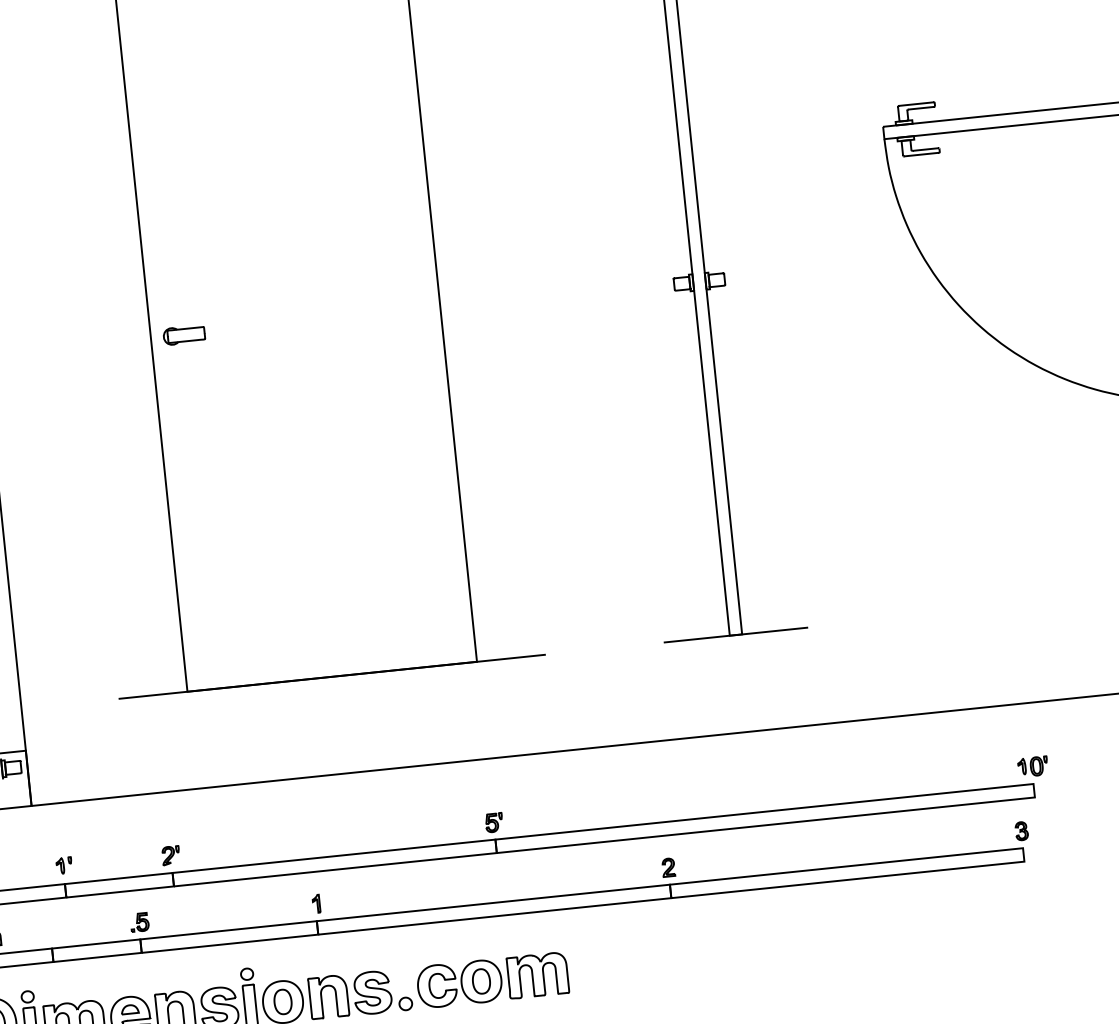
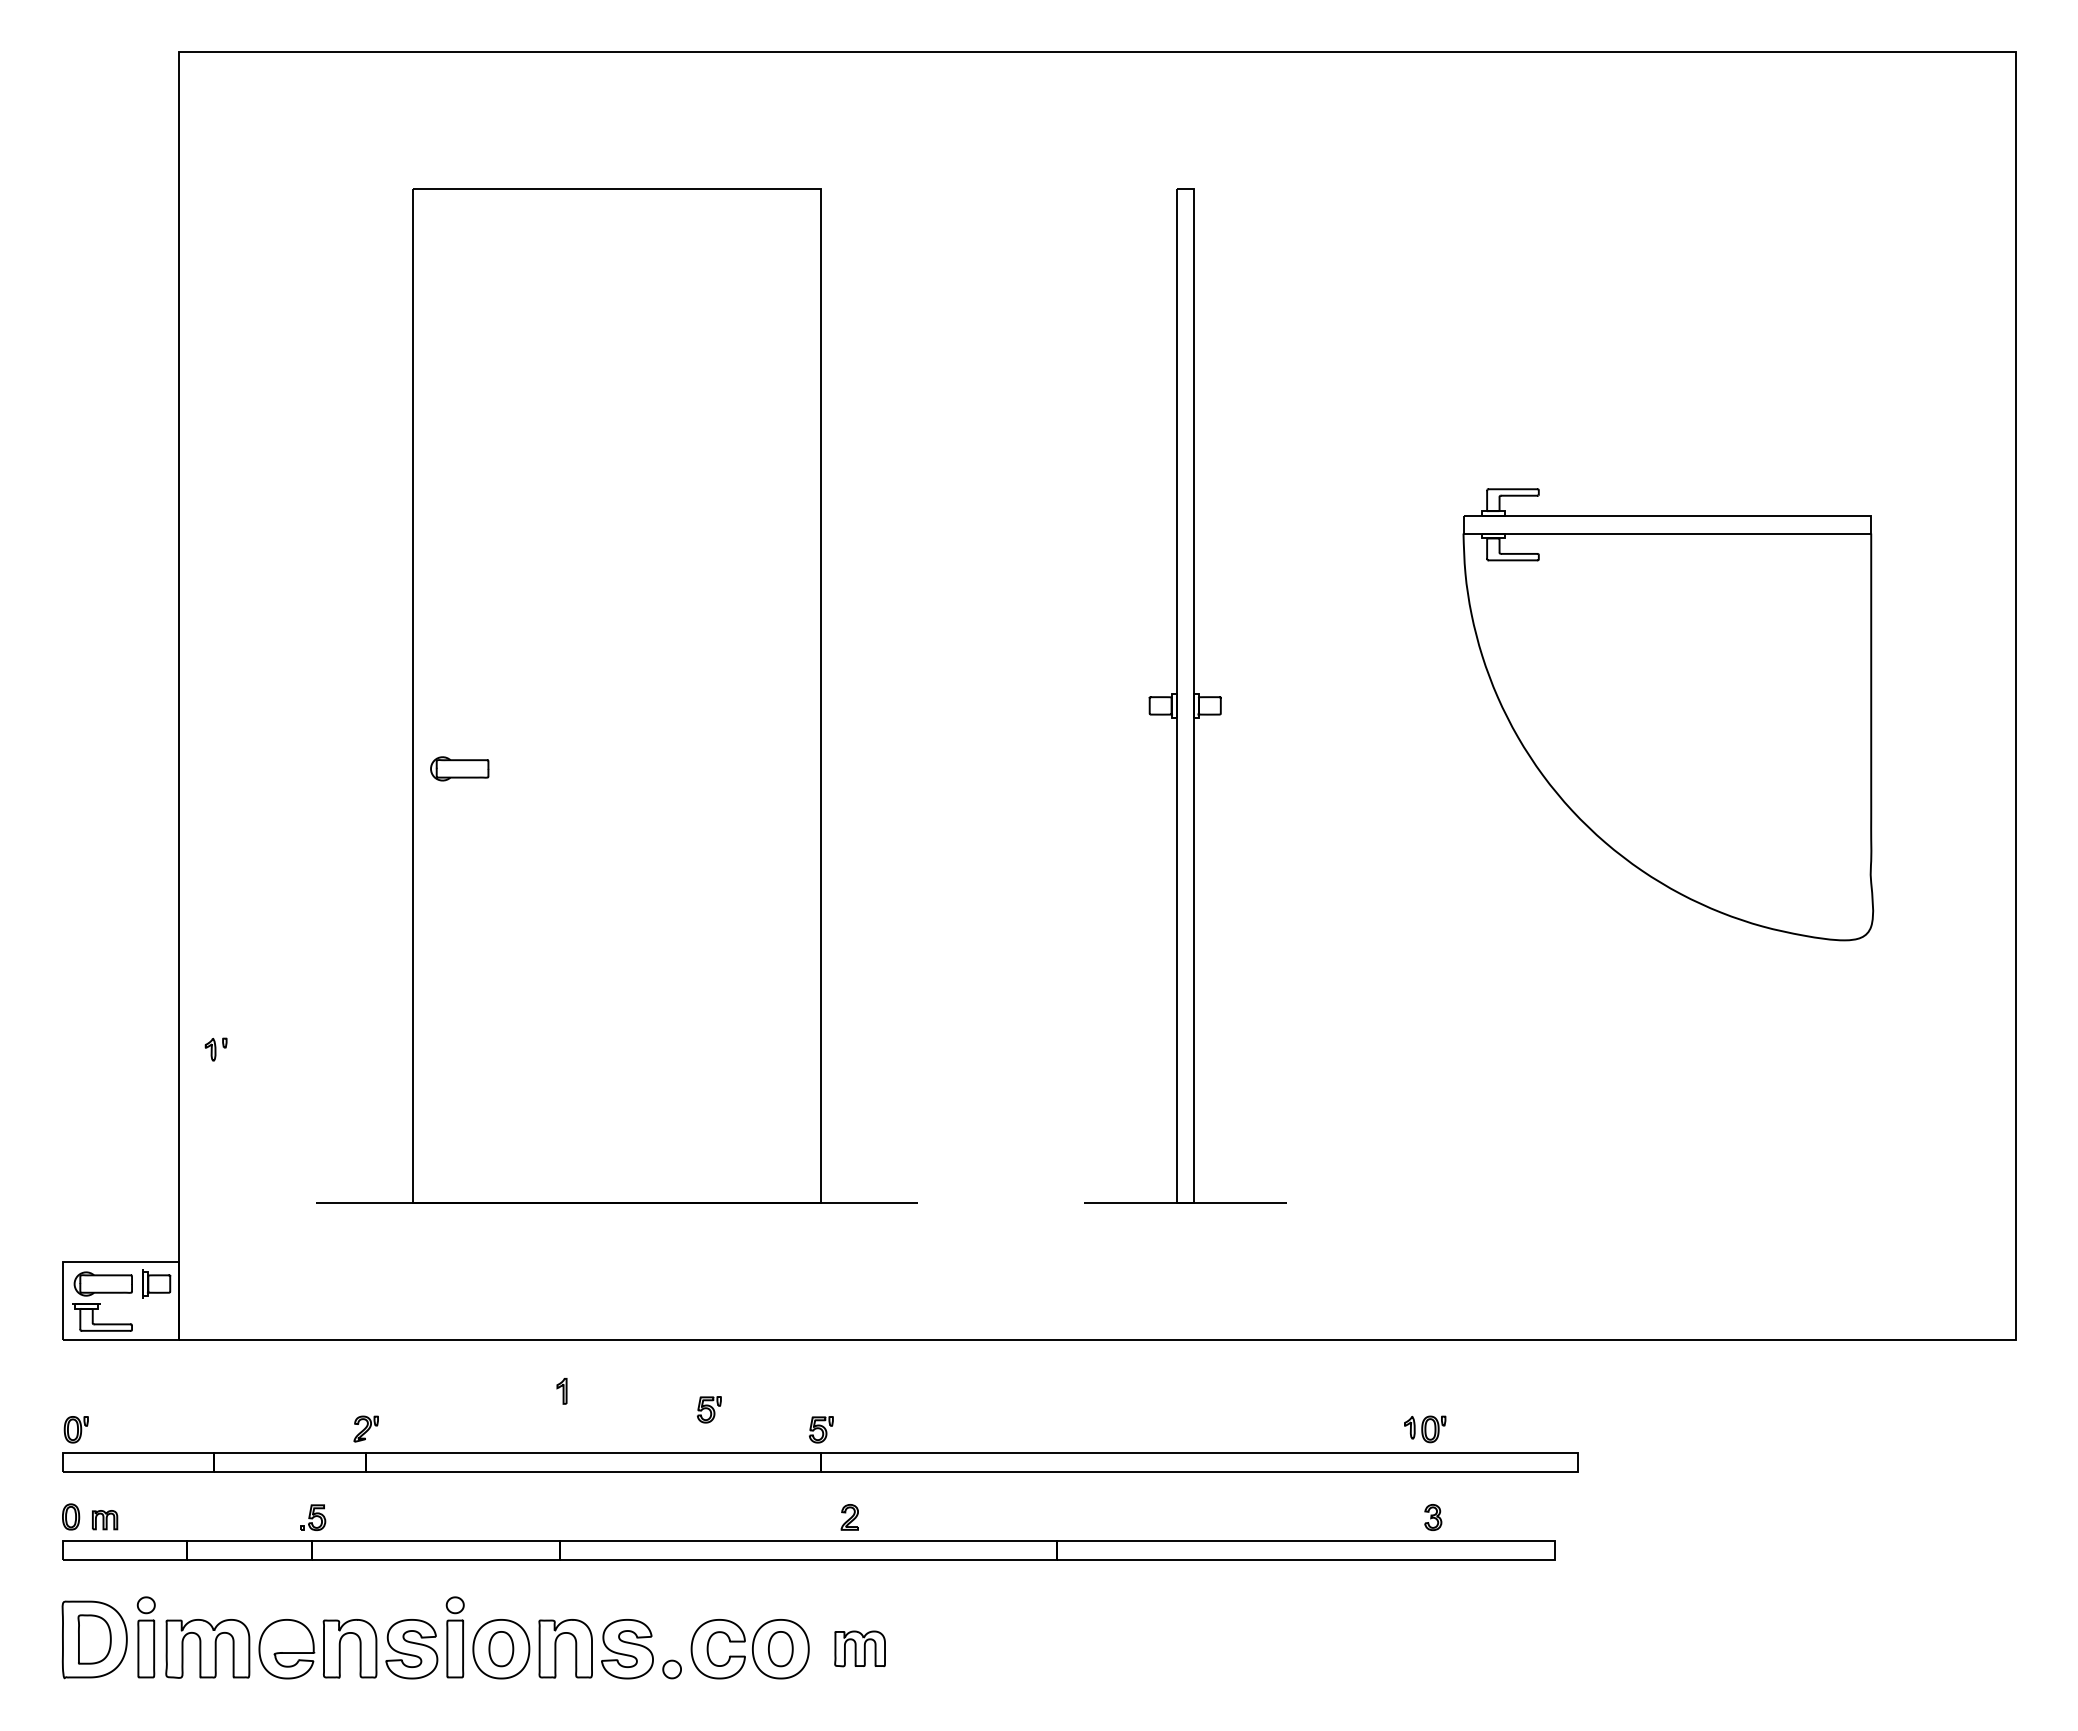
part: (184, 334) -> (459, 768), moved
part: (1033, 766) -> (1425, 1429), moved
part: (413, 816) -> (709, 1409), added
part: (1021, 831) -> (1433, 1517), moved
part: (63, 865) -> (215, 1049), moved
part: (668, 867) -> (849, 1517), moved
part: (316, 904) -> (561, 1391), moved
part: (537, 975) -> (859, 1648), size x0.6
part: (129, 1009) -> (286, 1637), removed

